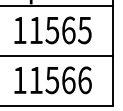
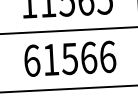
text: (19, 80) -> (31, 61), 11566 -> 61566

